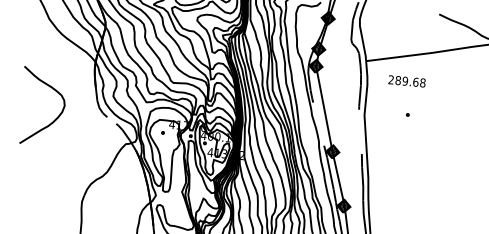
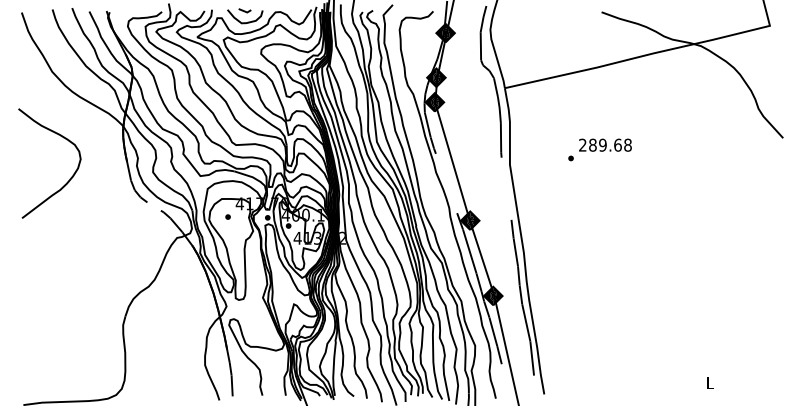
text: (407, 80) -> (605, 144), moved
curve: (56, 118) -> (70, 177), moved

